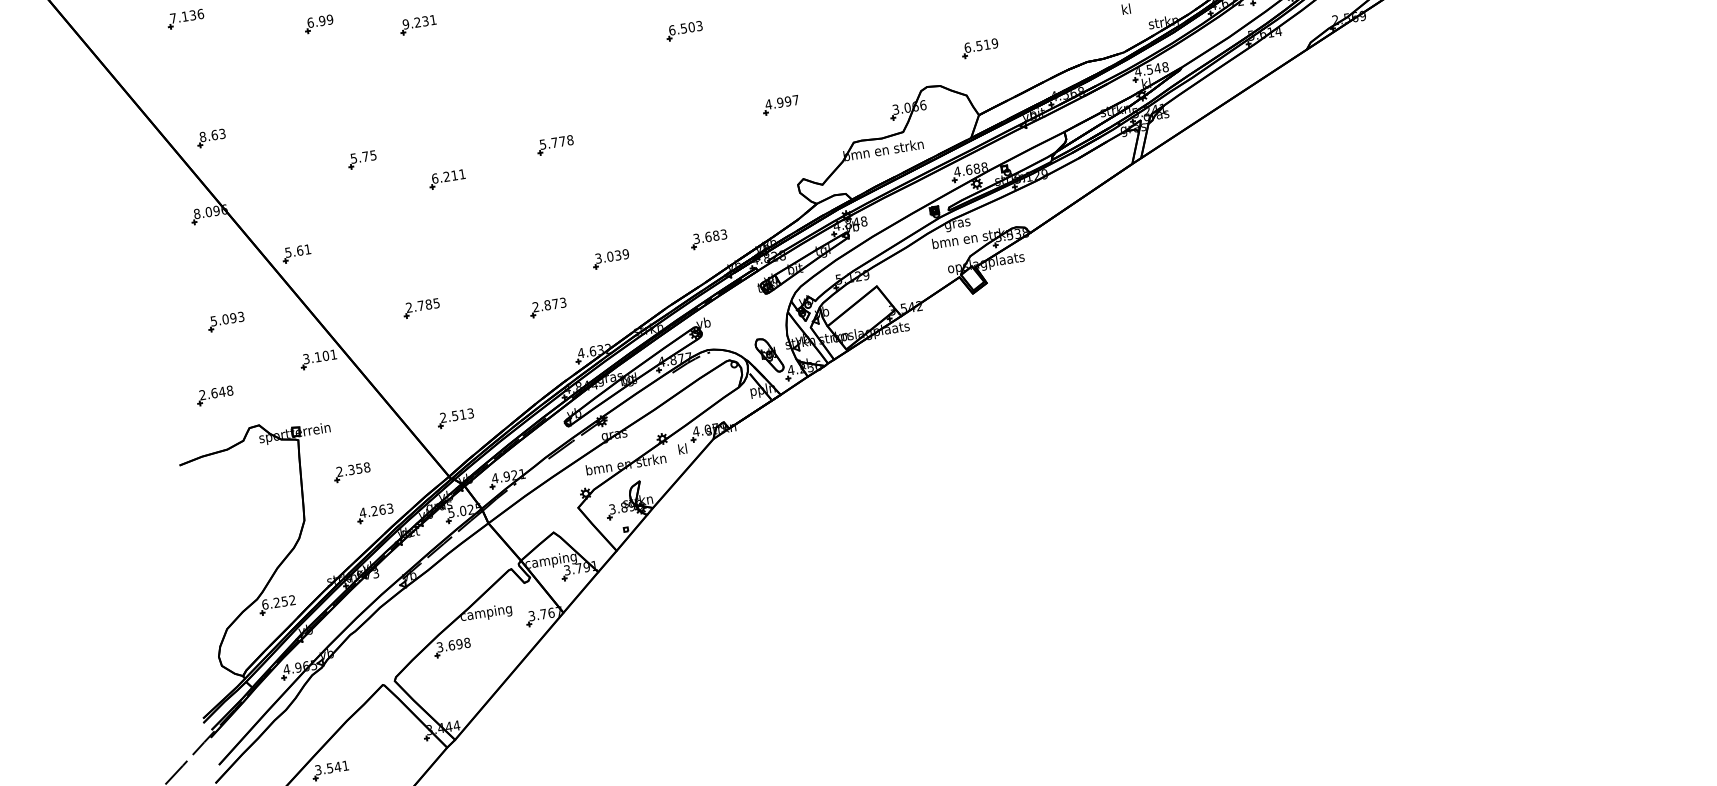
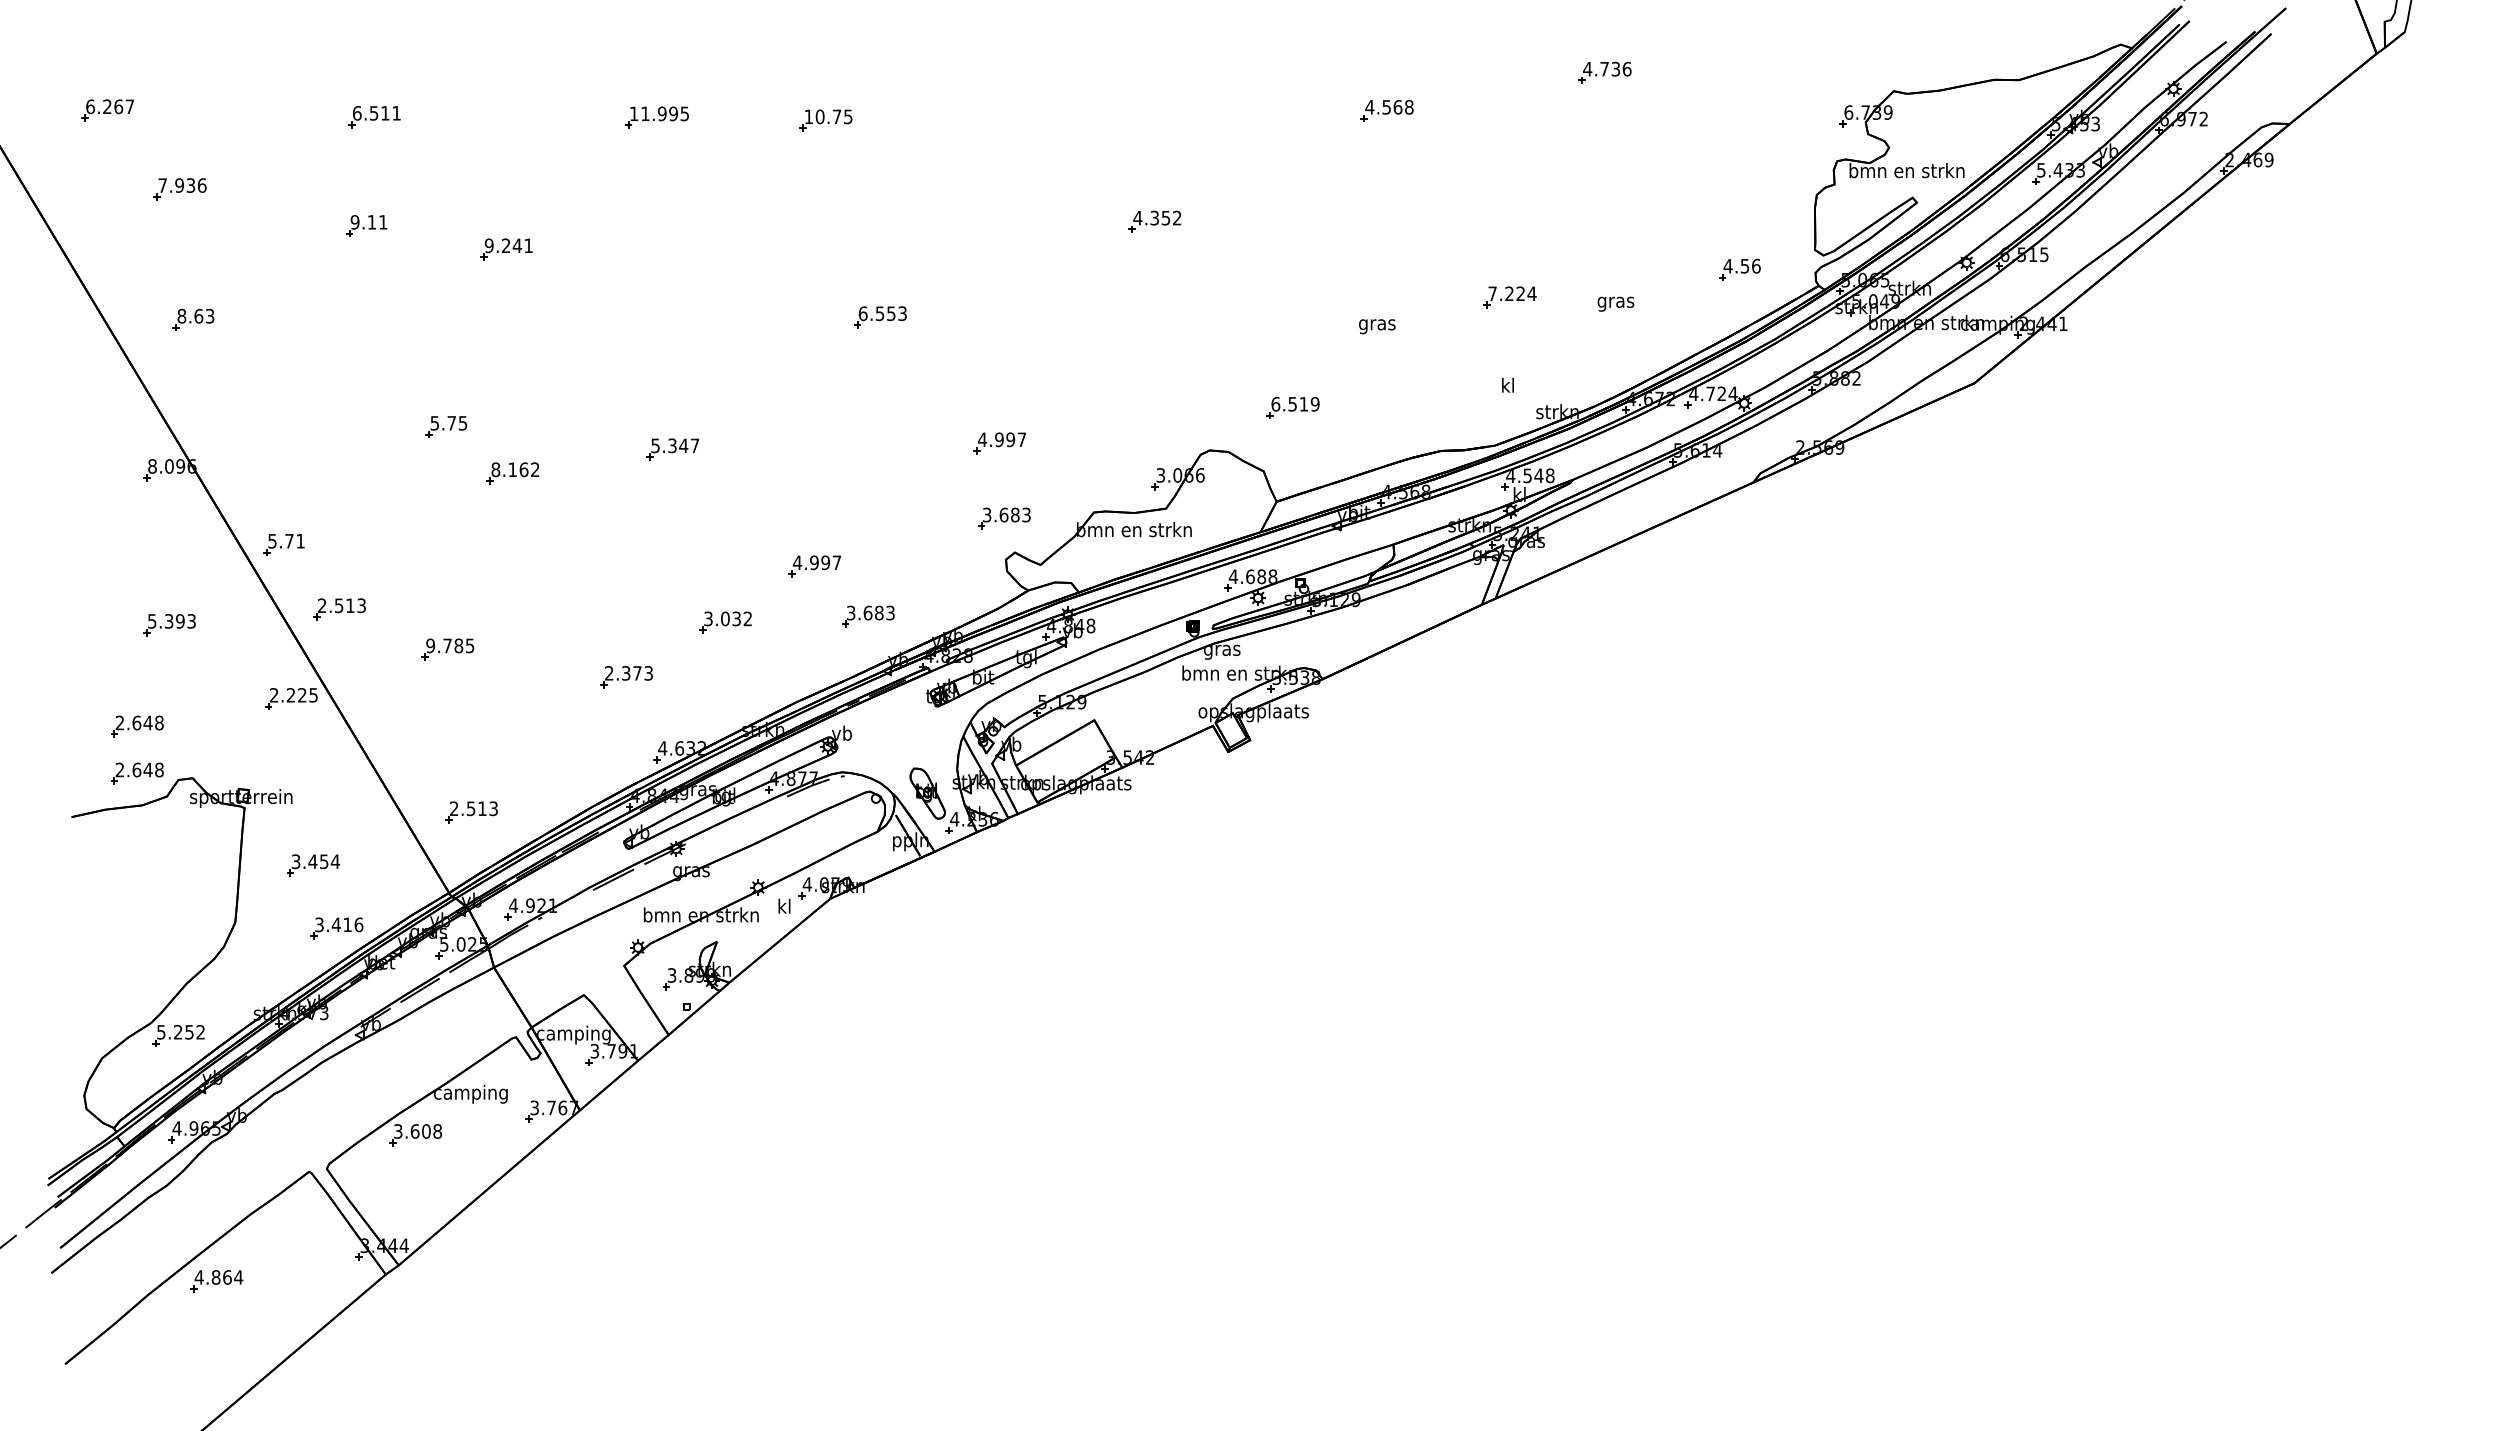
text: (185, 16) -> (179, 185), 7.136 -> 7.936
text: (319, 21) -> (368, 222), 6.99 -> 9.11
text: (425, 21) -> (517, 245), 9.231 -> 9.241
text: (691, 27) -> (891, 313), 6.503 -> 6.553
part: (211, 137) -> (193, 319), moved
text: (562, 141) -> (683, 445), 5.778 -> 5.347
part: (792, 156) -> (1004, 518), added
part: (362, 159) -> (446, 426), moved
text: (448, 176) -> (515, 469), 6.211 -> 8.162
part: (666, 210) -> (814, 566), added
text: (300, 250) -> (289, 540), 5.61 -> 5.71
text: (625, 253) -> (747, 618), 3.039 -> 3.032
part: (342, 292) -> (339, 609), added
text: (547, 305) -> (625, 673), 2.873 -> 2.373
text: (409, 307) -> (430, 645), 2.785 -> 9.785
text: (225, 319) -> (168, 621), 5.093 -> 5.393
text: (319, 357) -> (293, 695), 3.101 -> 2.225
part: (220, 428) -> (137, 773), added
text: (353, 469) -> (315, 861), 2.358 -> 3.454
text: (376, 510) -> (338, 924), 4.263 -> 3.416
text: (265, 604) -> (161, 1031), 6.252 -> 5.252
text: (459, 644) -> (426, 1131), 3.698 -> 3.608
text: (331, 768) -> (218, 1277), 3.541 -> 4.864

